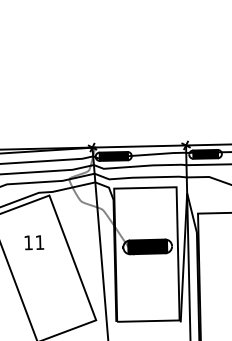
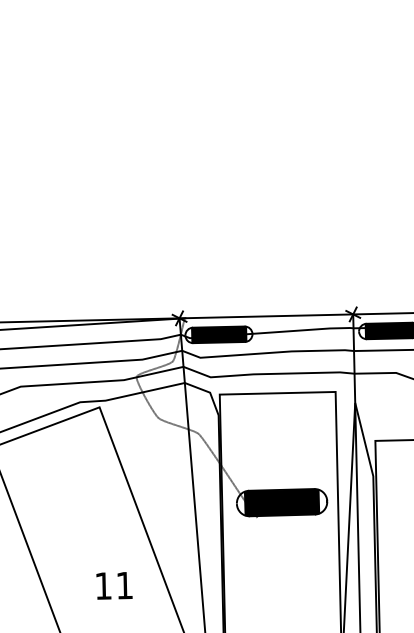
text: (34, 242) -> (114, 585), moved

